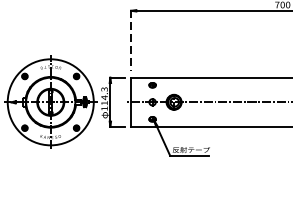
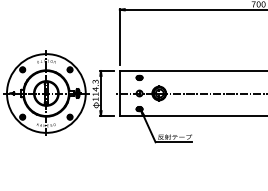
line: (130, 40) -> (119, 36), dashed -> solid

